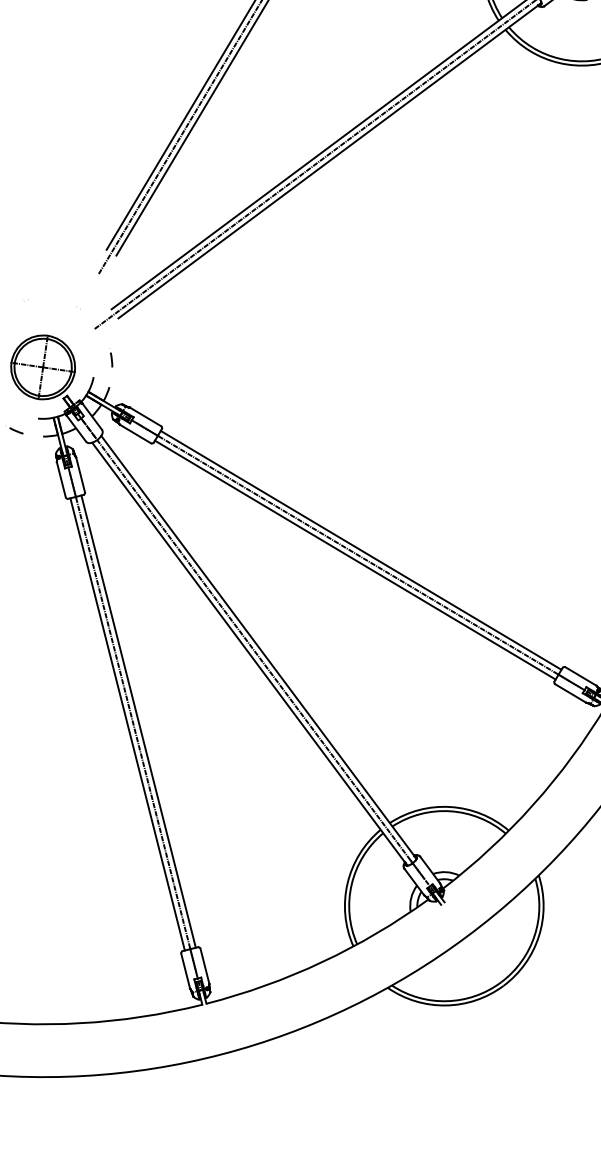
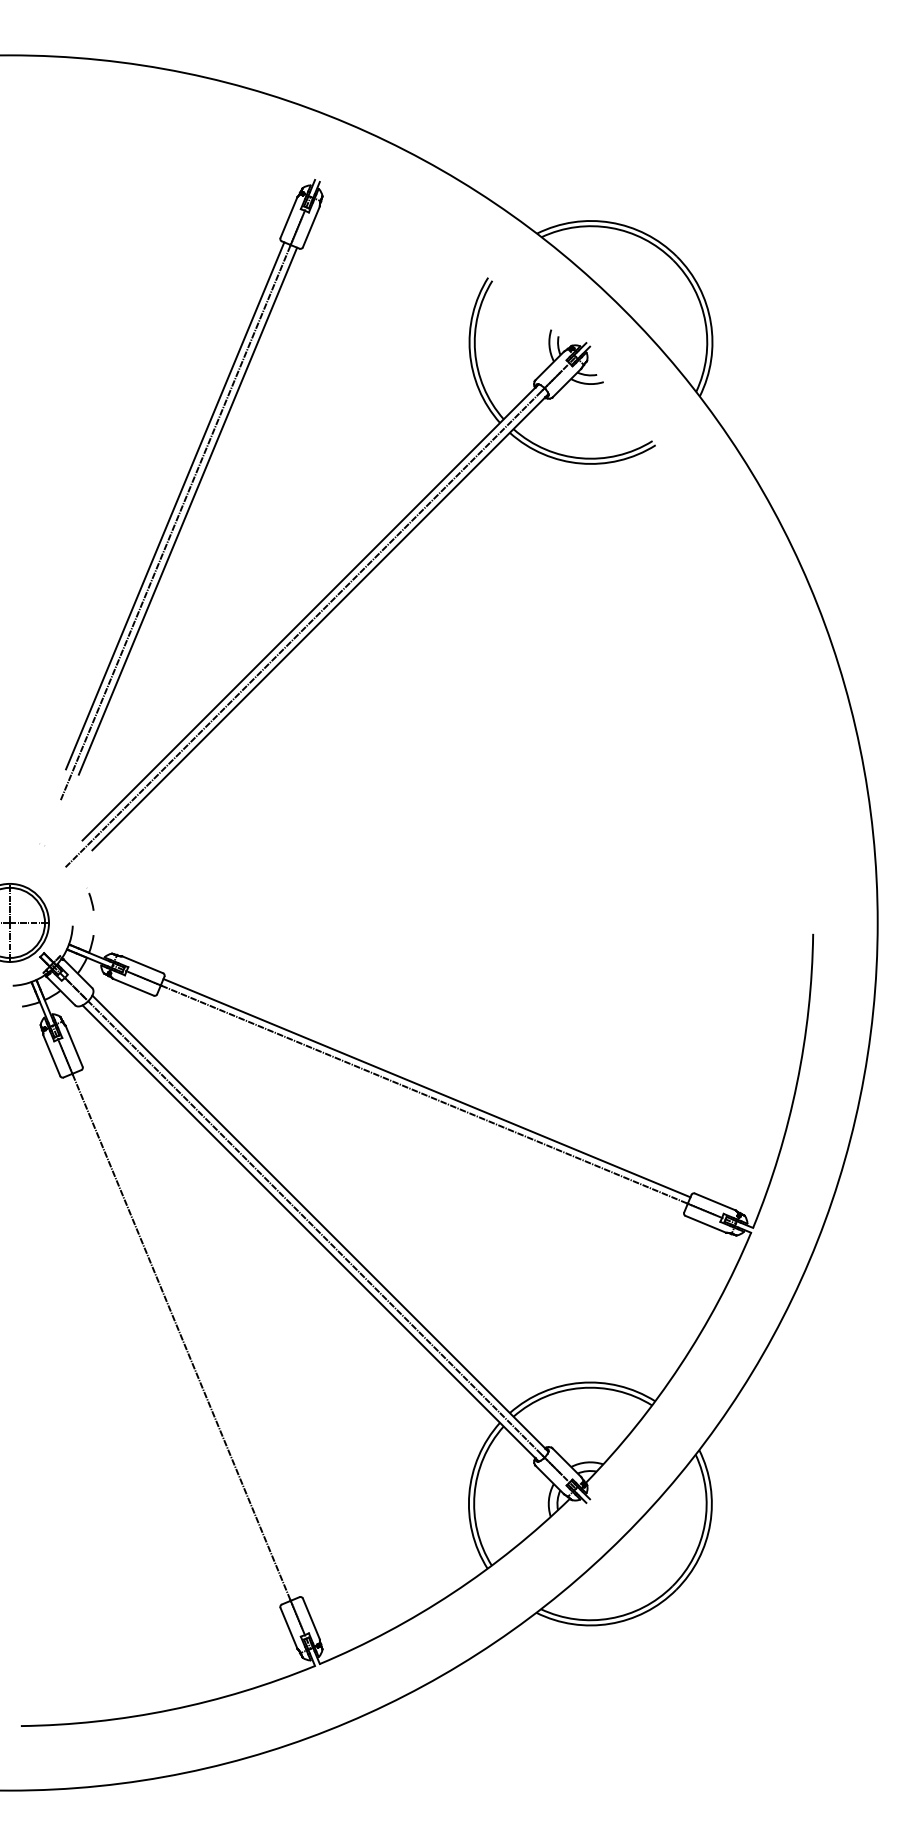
line: (355, 559) -> (421, 1100), removed
line: (138, 721) -> (187, 1334), removed
line: (127, 724) -> (175, 1339), removed

